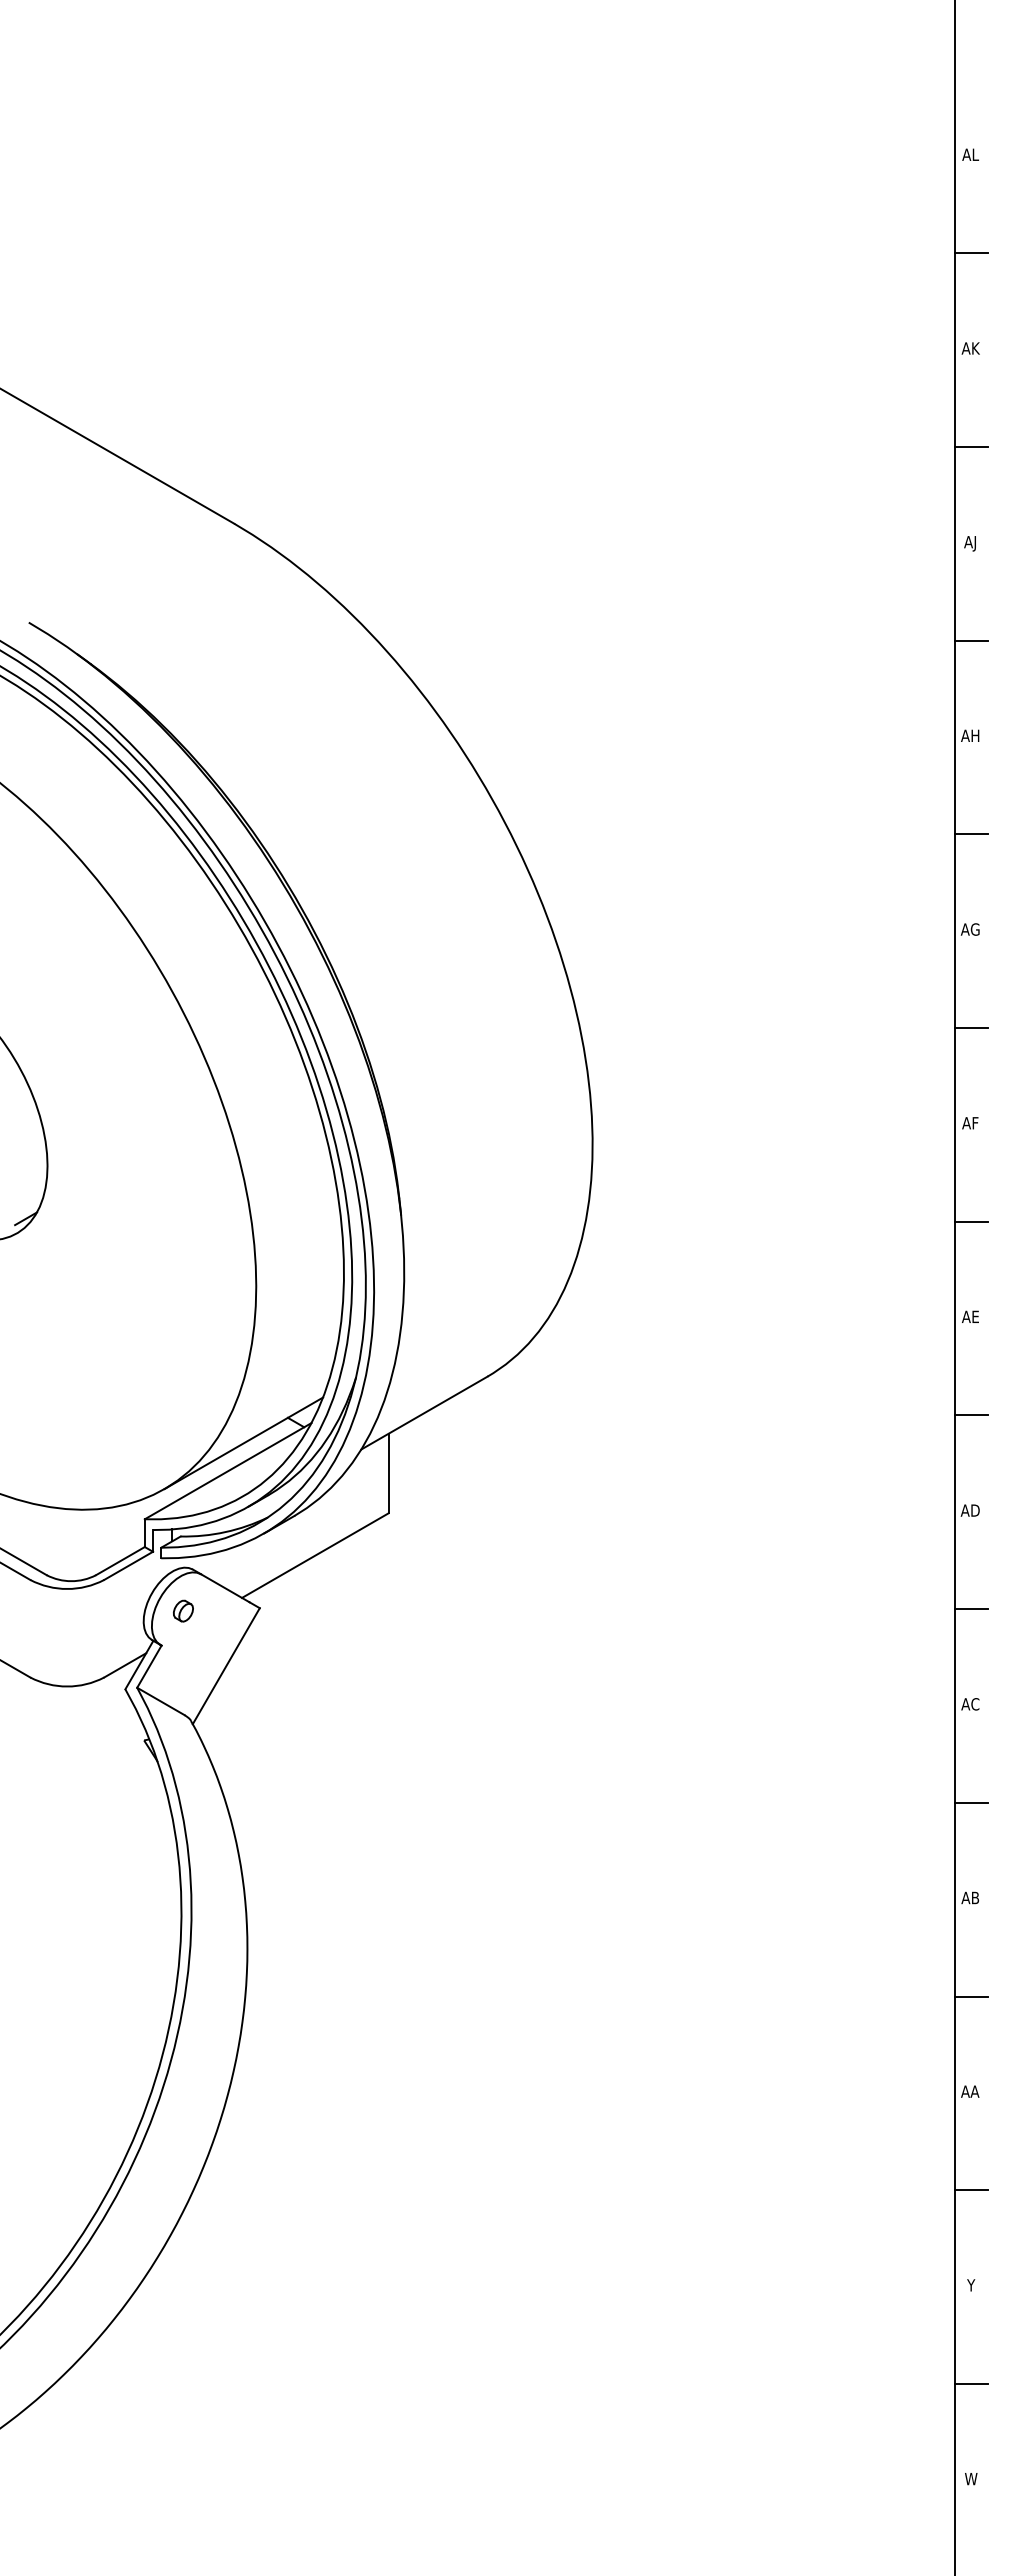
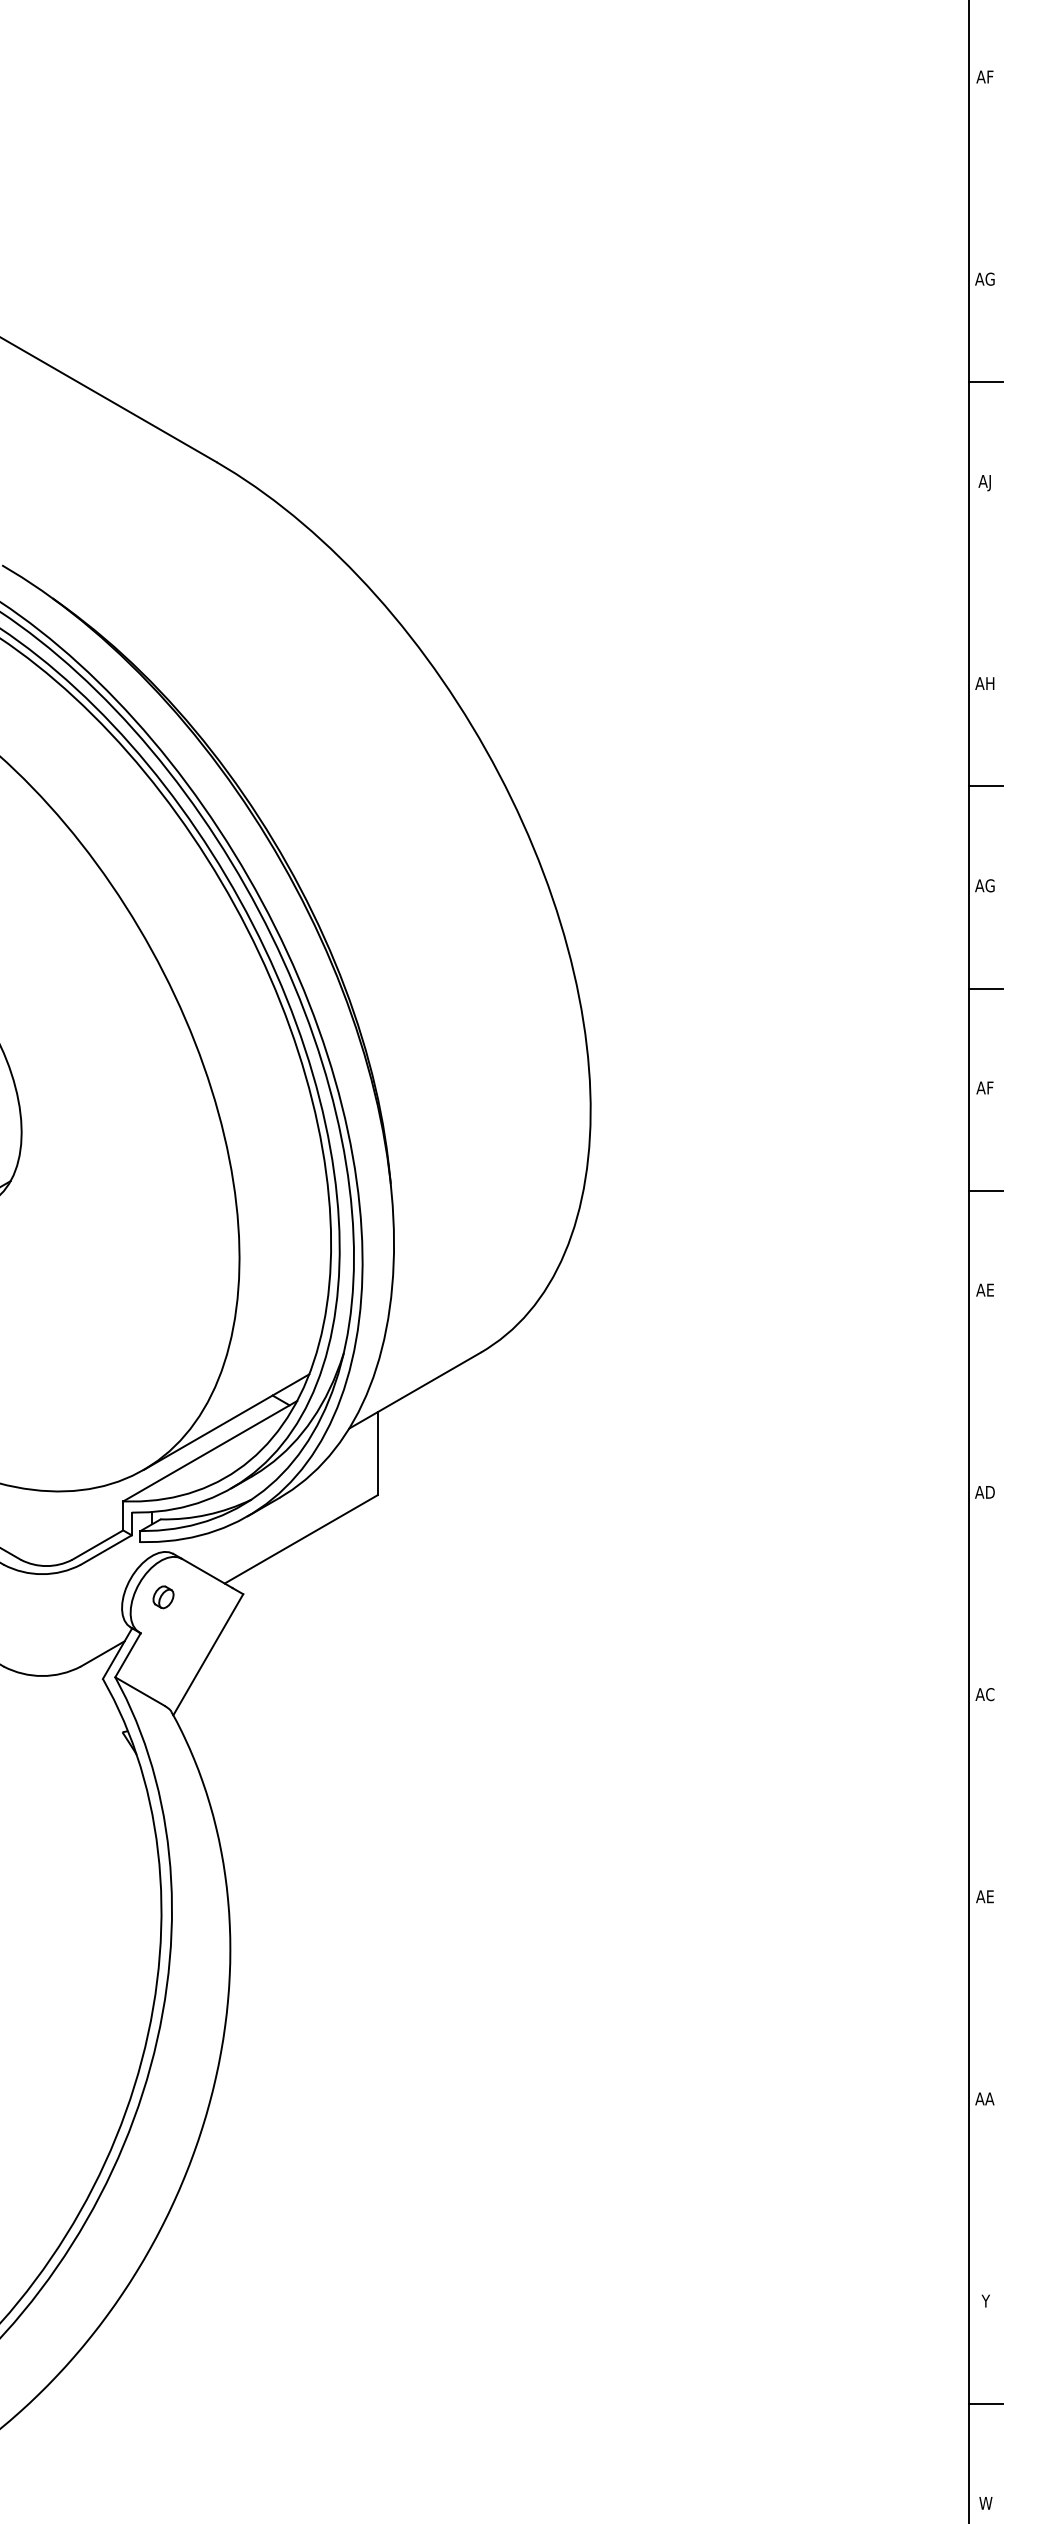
text: (970, 154) -> (985, 76), AL -> AF
line: (970, 253) -> (985, 180), removed
text: (969, 348) -> (984, 279), AK -> AG
line: (970, 640) -> (985, 584), removed
line: (970, 1415) -> (985, 1393), removed
line: (970, 1609) -> (985, 1595), removed
line: (970, 1802) -> (985, 1797), removed
text: (970, 1897) -> (985, 1896), AB -> AE
line: (970, 1996) -> (985, 1999), removed
line: (970, 2190) -> (985, 2202), removed

